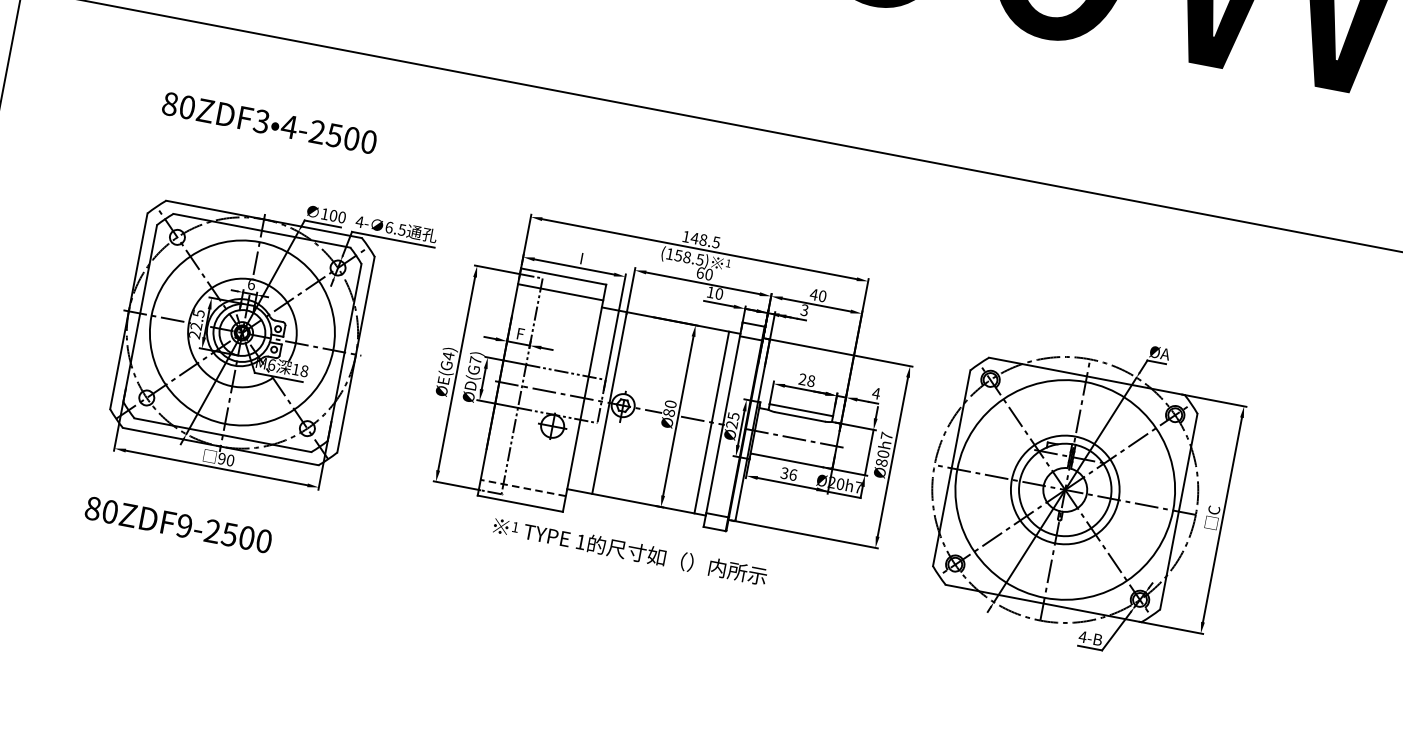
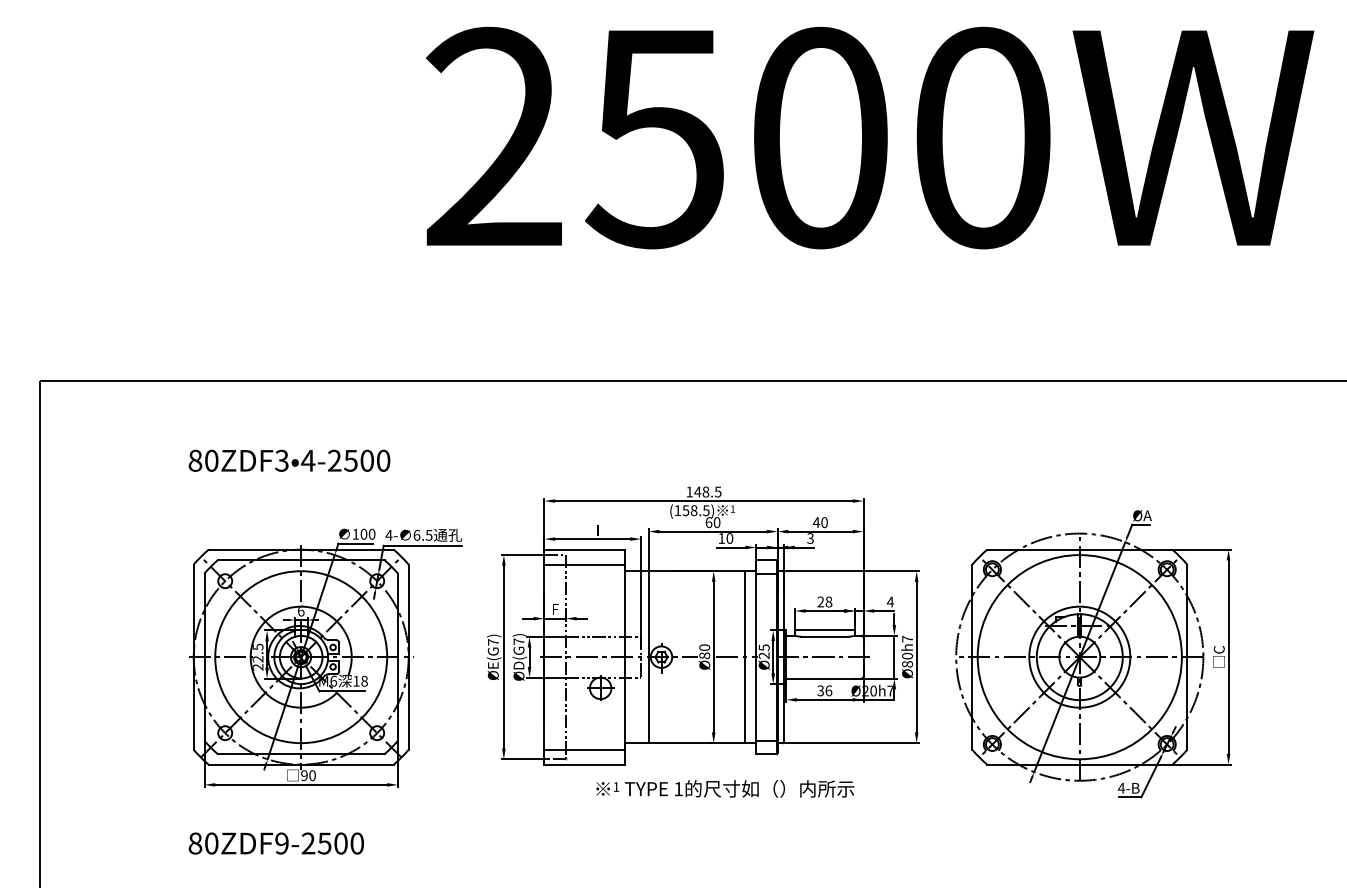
text: (448, 356) -> (493, 642), E(G4) -> E(G7)
line: (523, 487) -> (584, 749), dashed -> solid
text: (630, 550) -> (725, 788), moved

